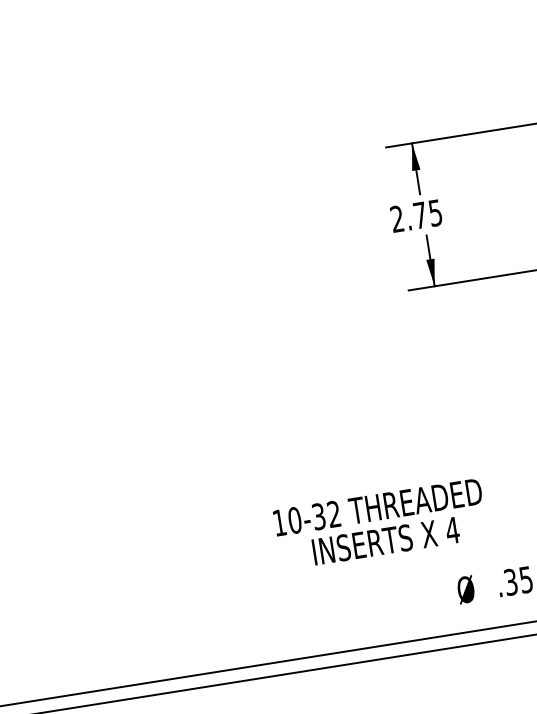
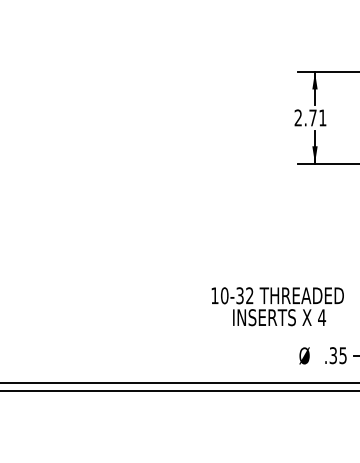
text: (435, 212) -> (322, 117), 2.75 -> 2.71
text: (380, 524) -> (277, 306), moved

